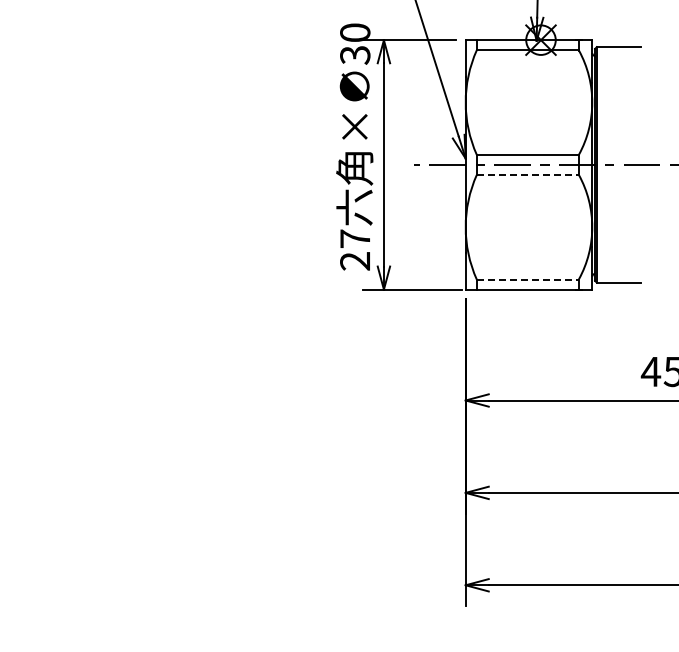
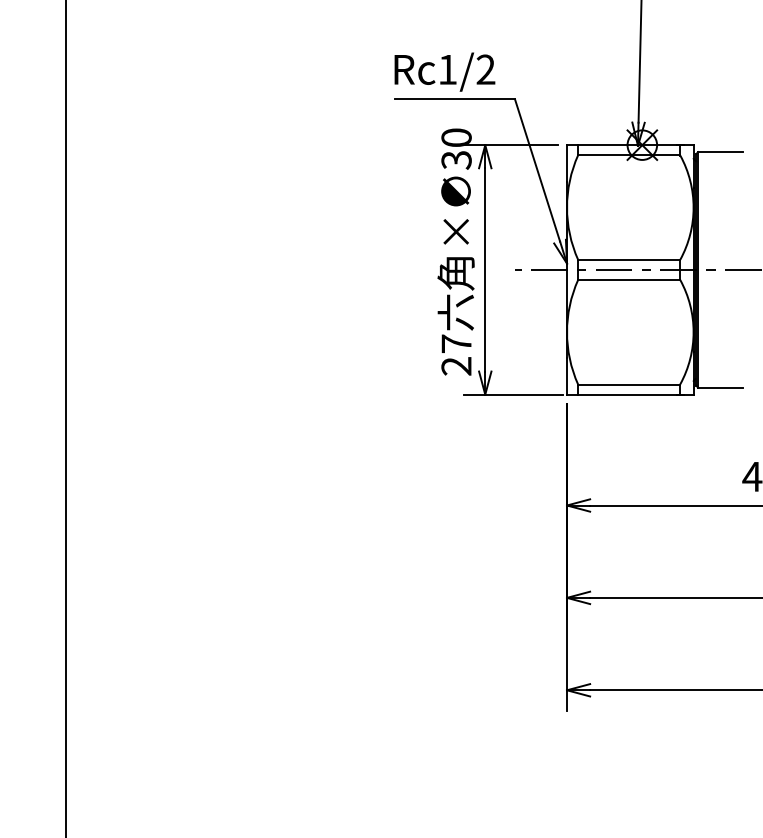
line: (528, 174) -> (629, 279), dashed -> solid
line: (528, 279) -> (629, 384), dashed -> solid

